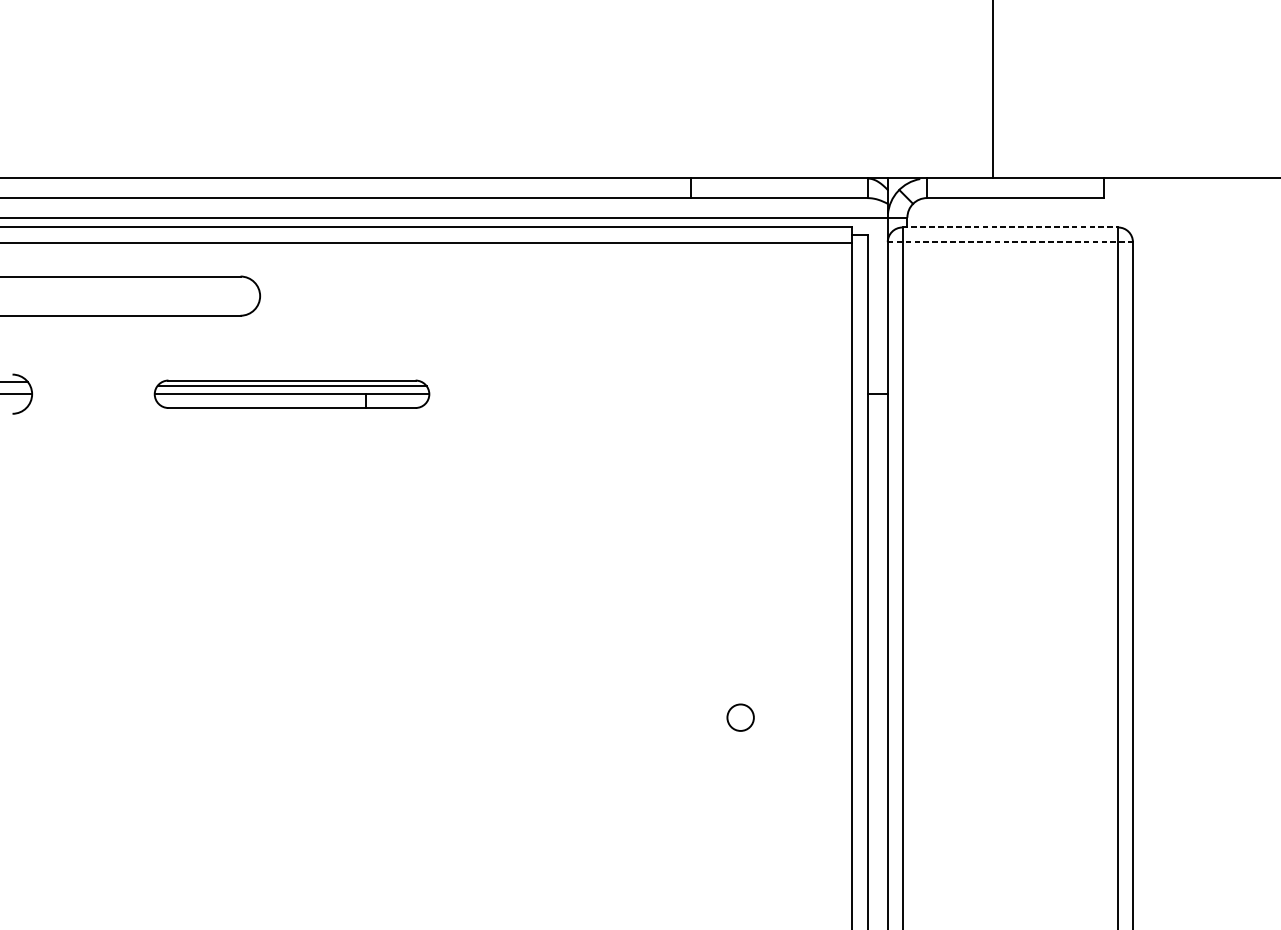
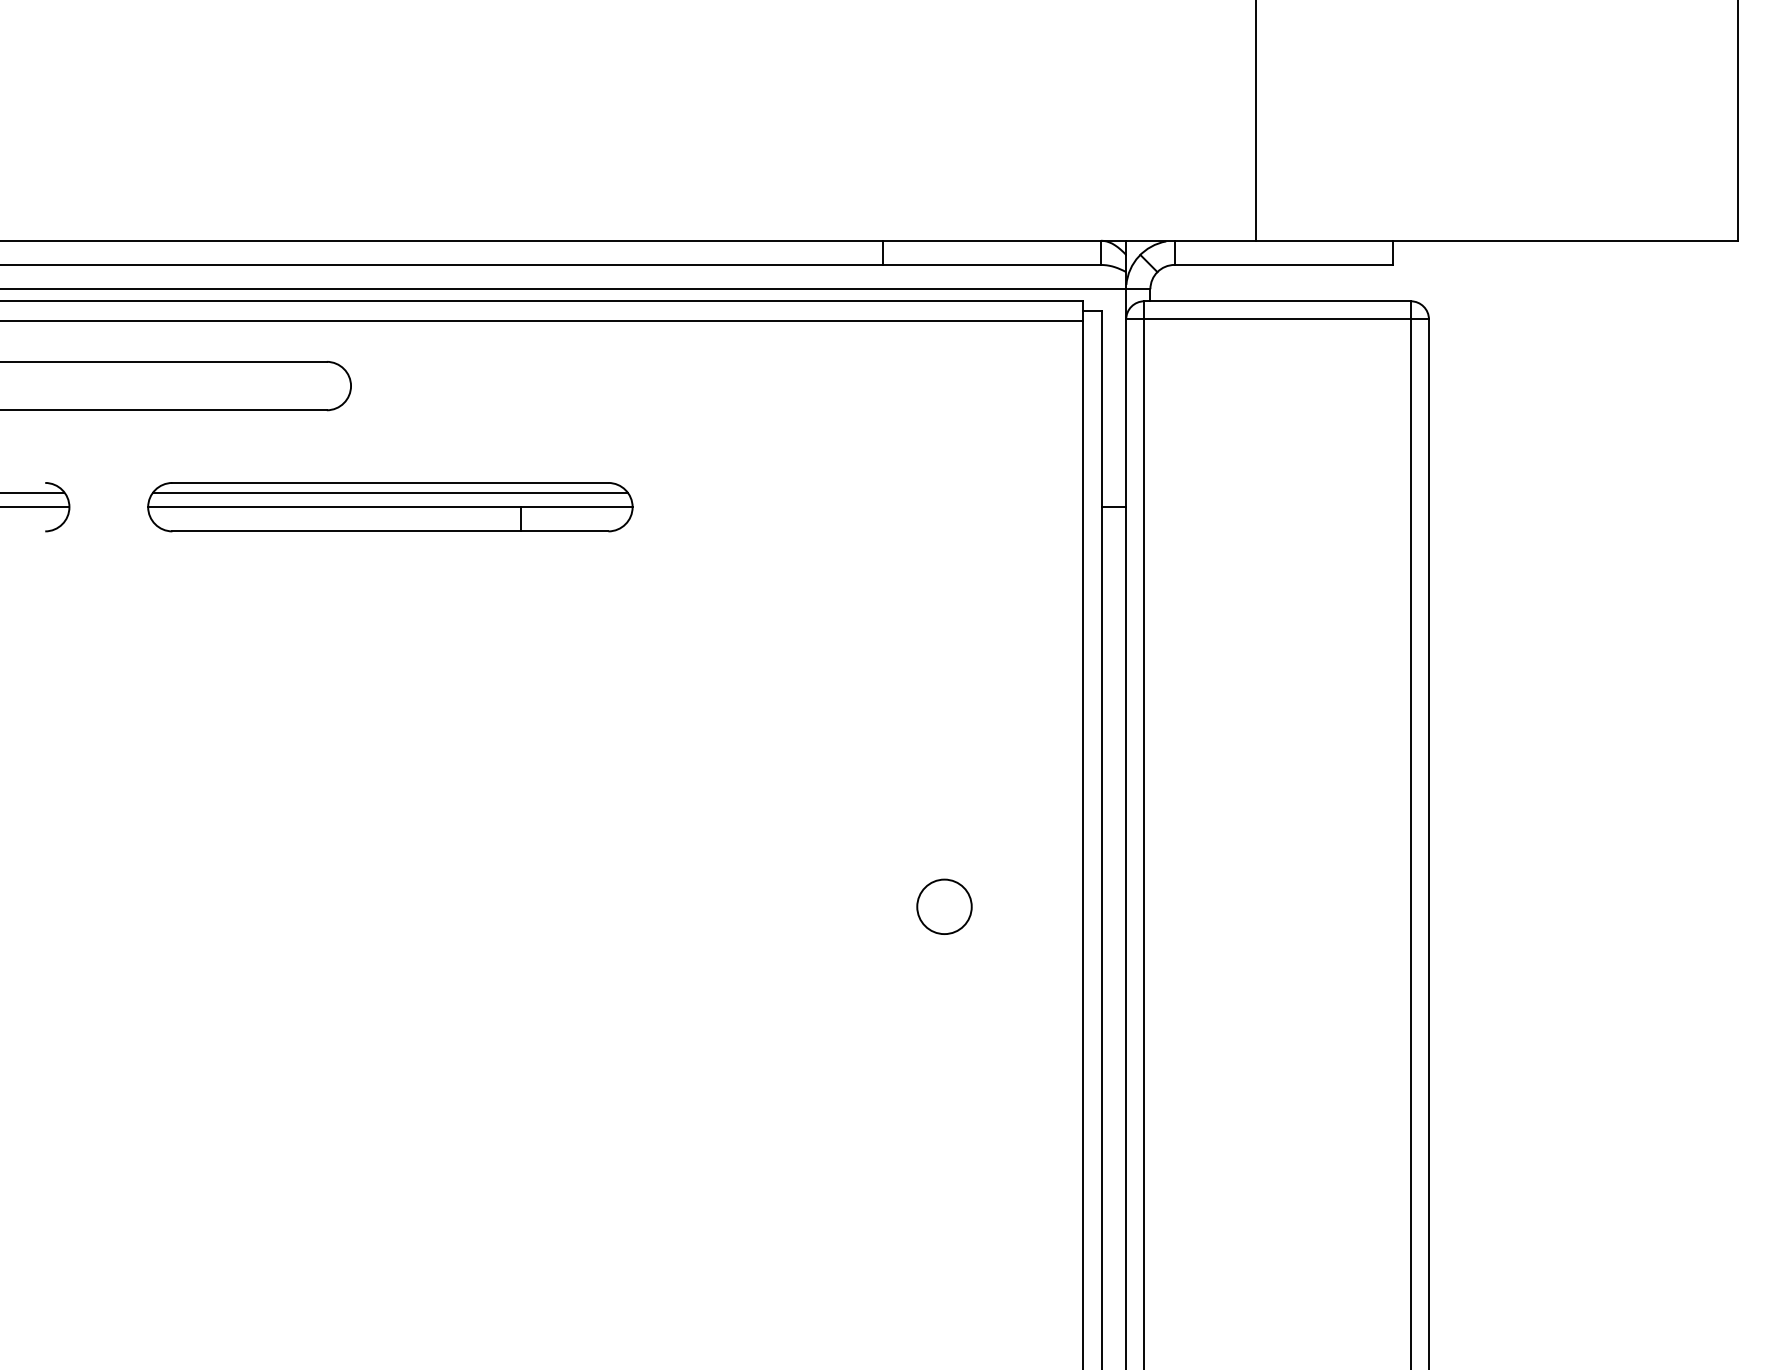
line: (1011, 227) -> (1278, 301), dashed -> solid
line: (1011, 242) -> (1278, 319), dashed -> solid
part: (292, 394) -> (390, 507), size x1.43
circle: (740, 717) -> (944, 906), size x1.67

